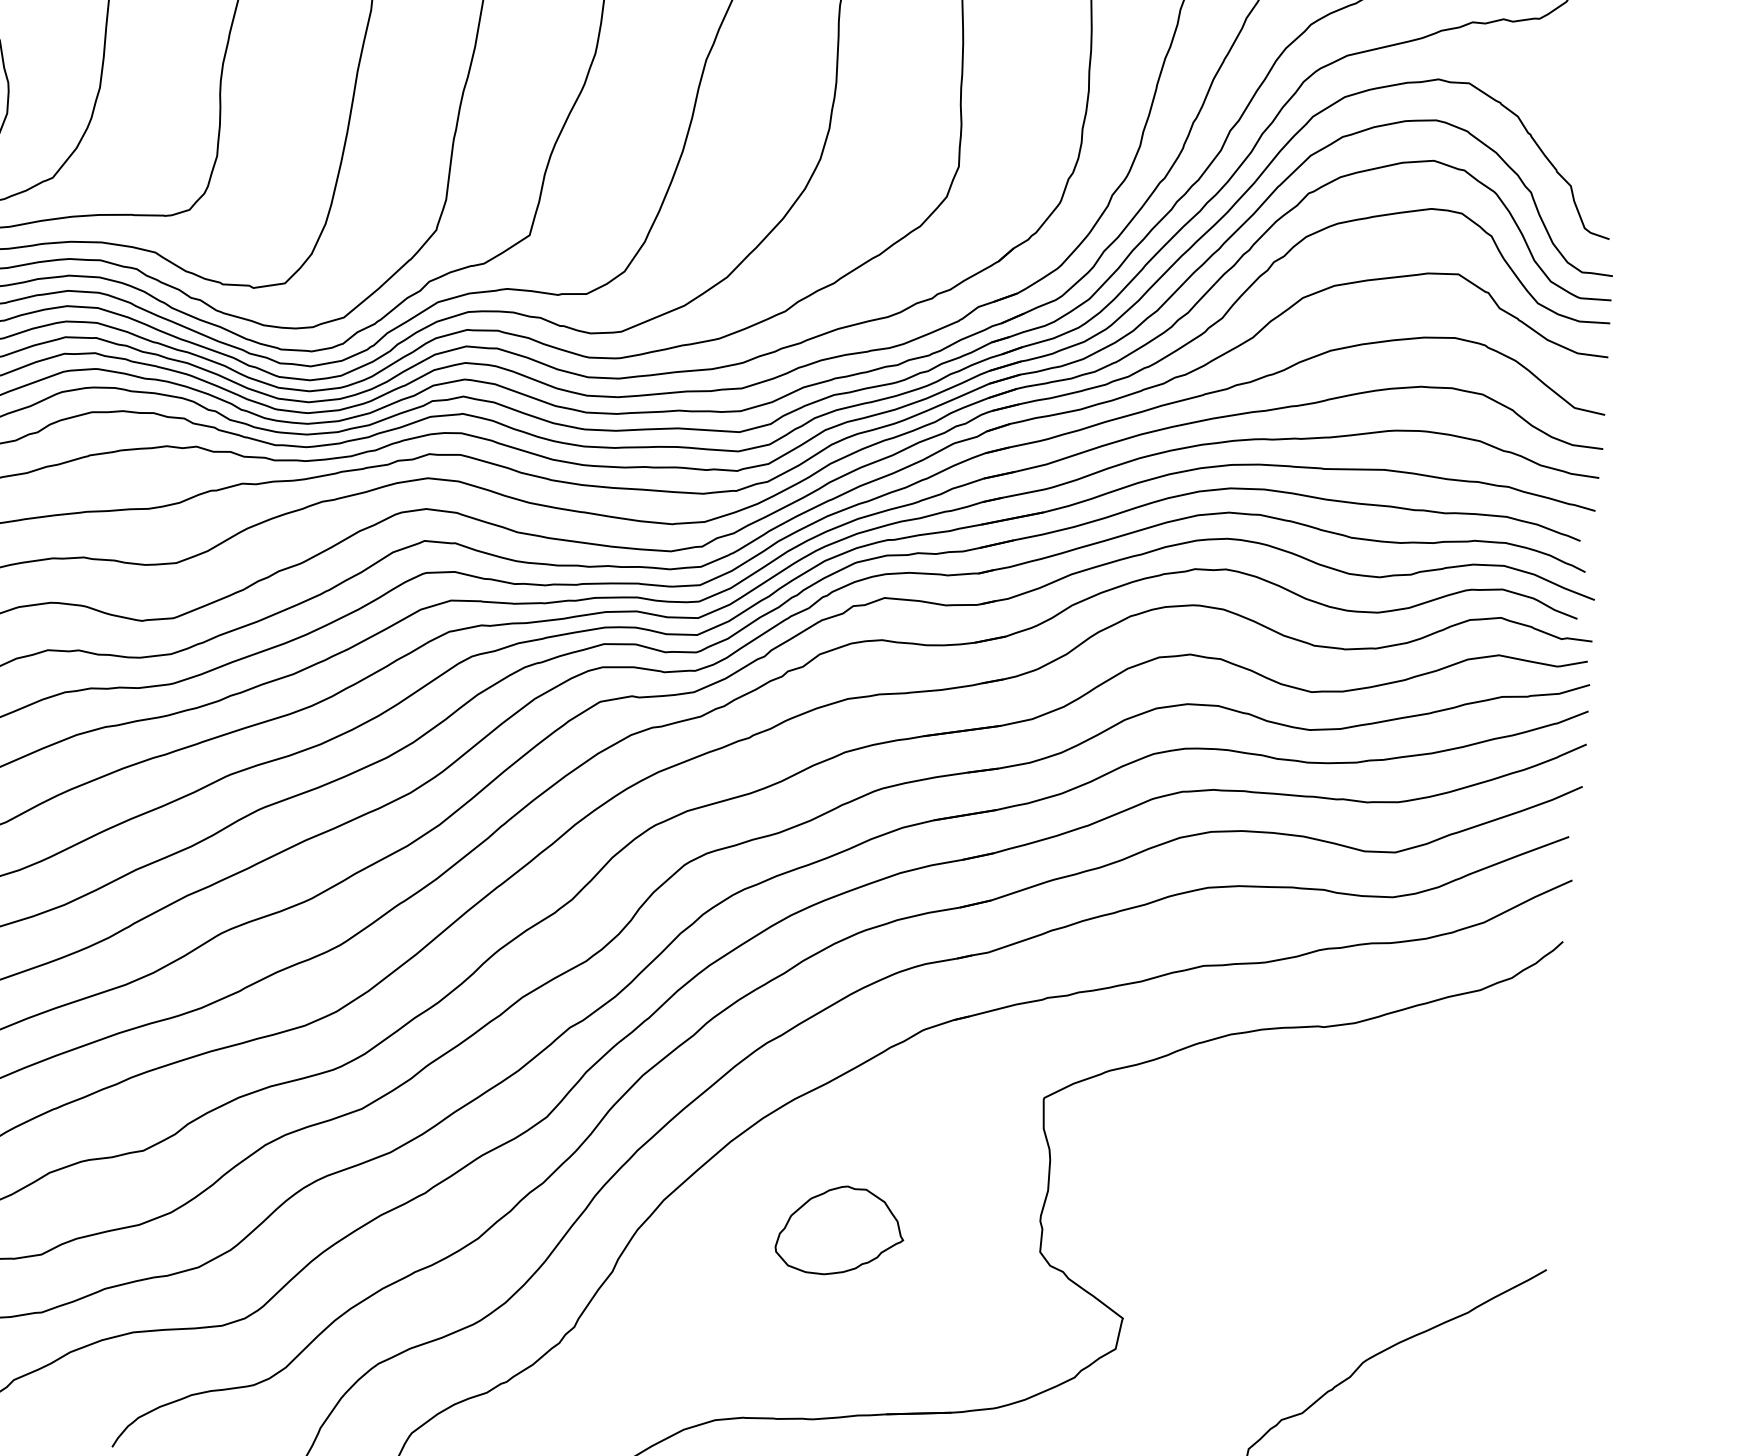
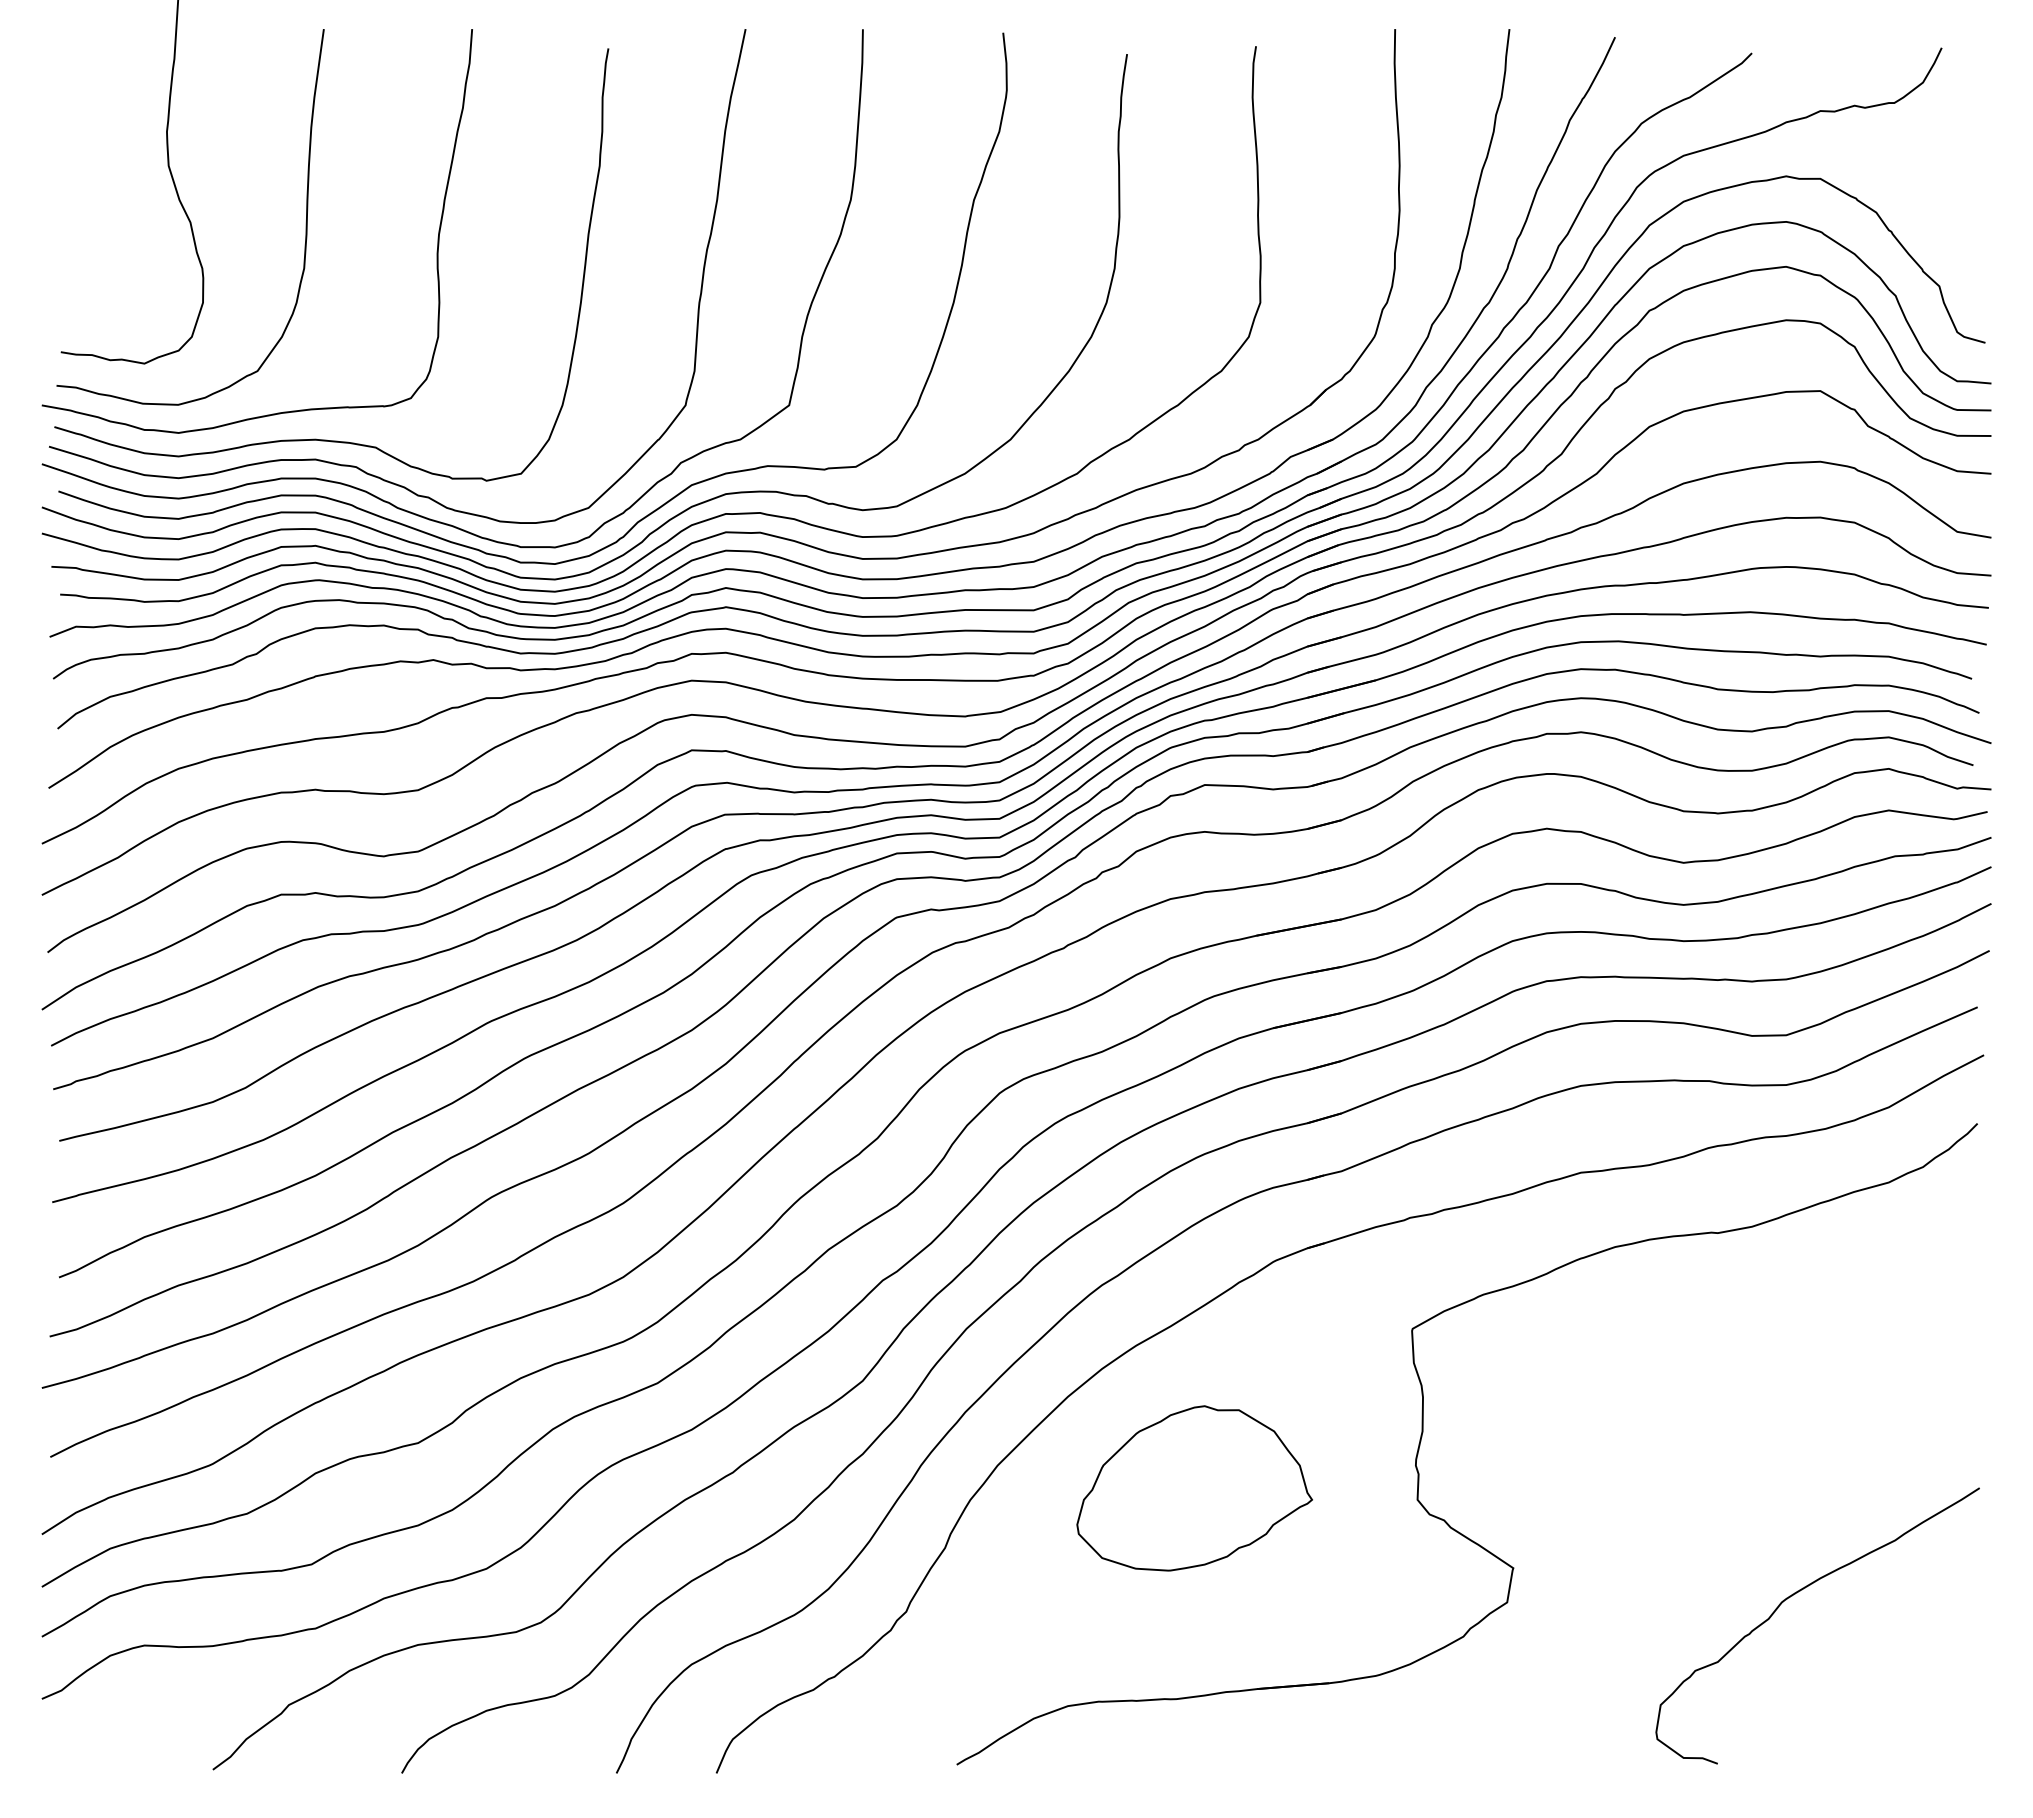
part: (839, 1230) -> (1194, 1488), size x1.67

